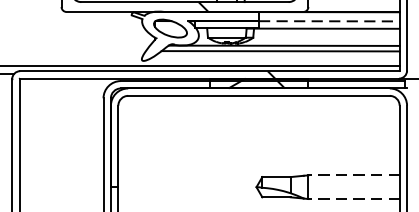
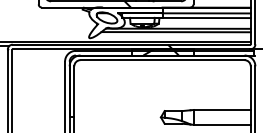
line: (330, 21) -> (207, 13), dashed -> solid
line: (354, 174) -> (222, 109), dashed -> solid
line: (354, 198) -> (222, 124), dashed -> solid

